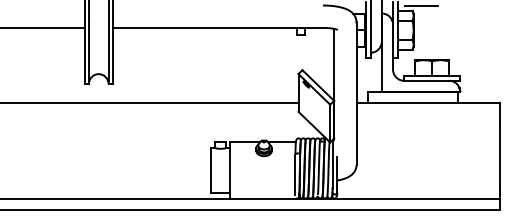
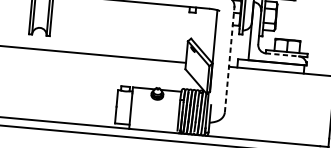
line: (427, 80) -> (283, 54), solid -> dashed
line: (356, 93) -> (229, 59), solid -> dashed

